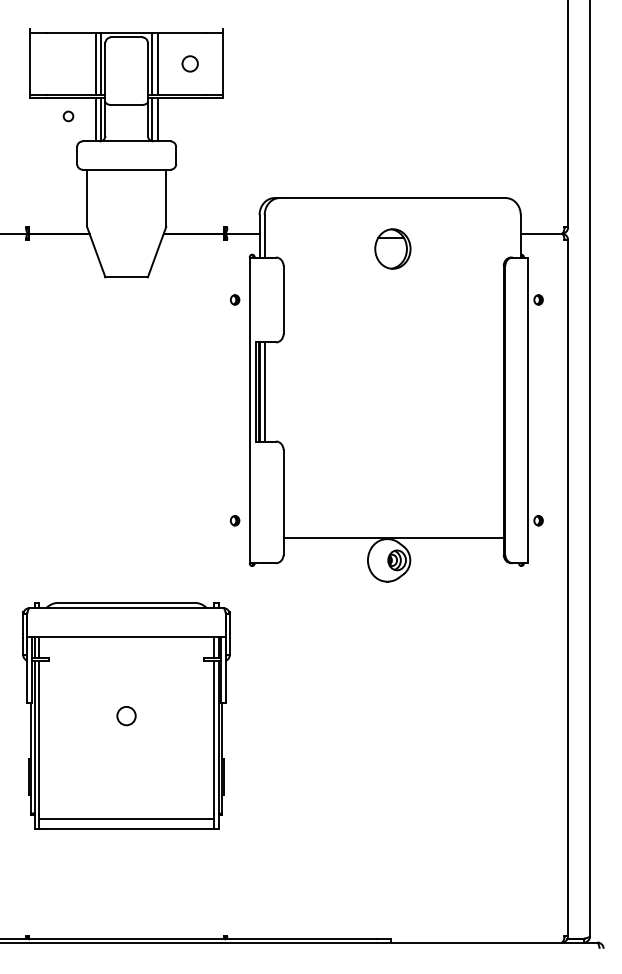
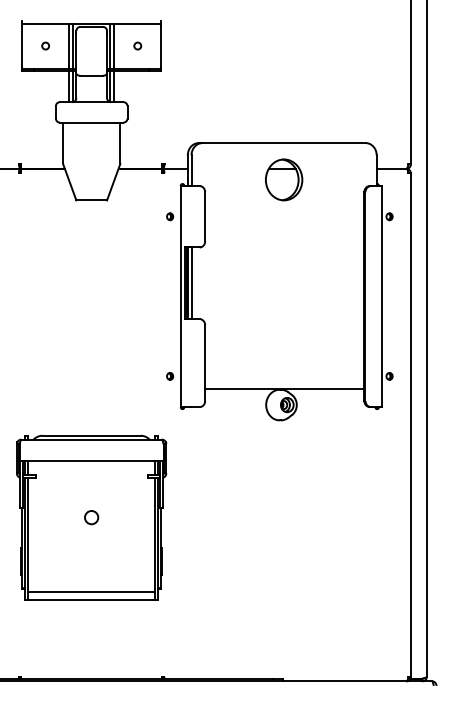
circle: (189, 63) -> (137, 45), size x0.62
circle: (68, 115) -> (45, 45), moved
part: (393, 248) -> (284, 179), size x1.43

